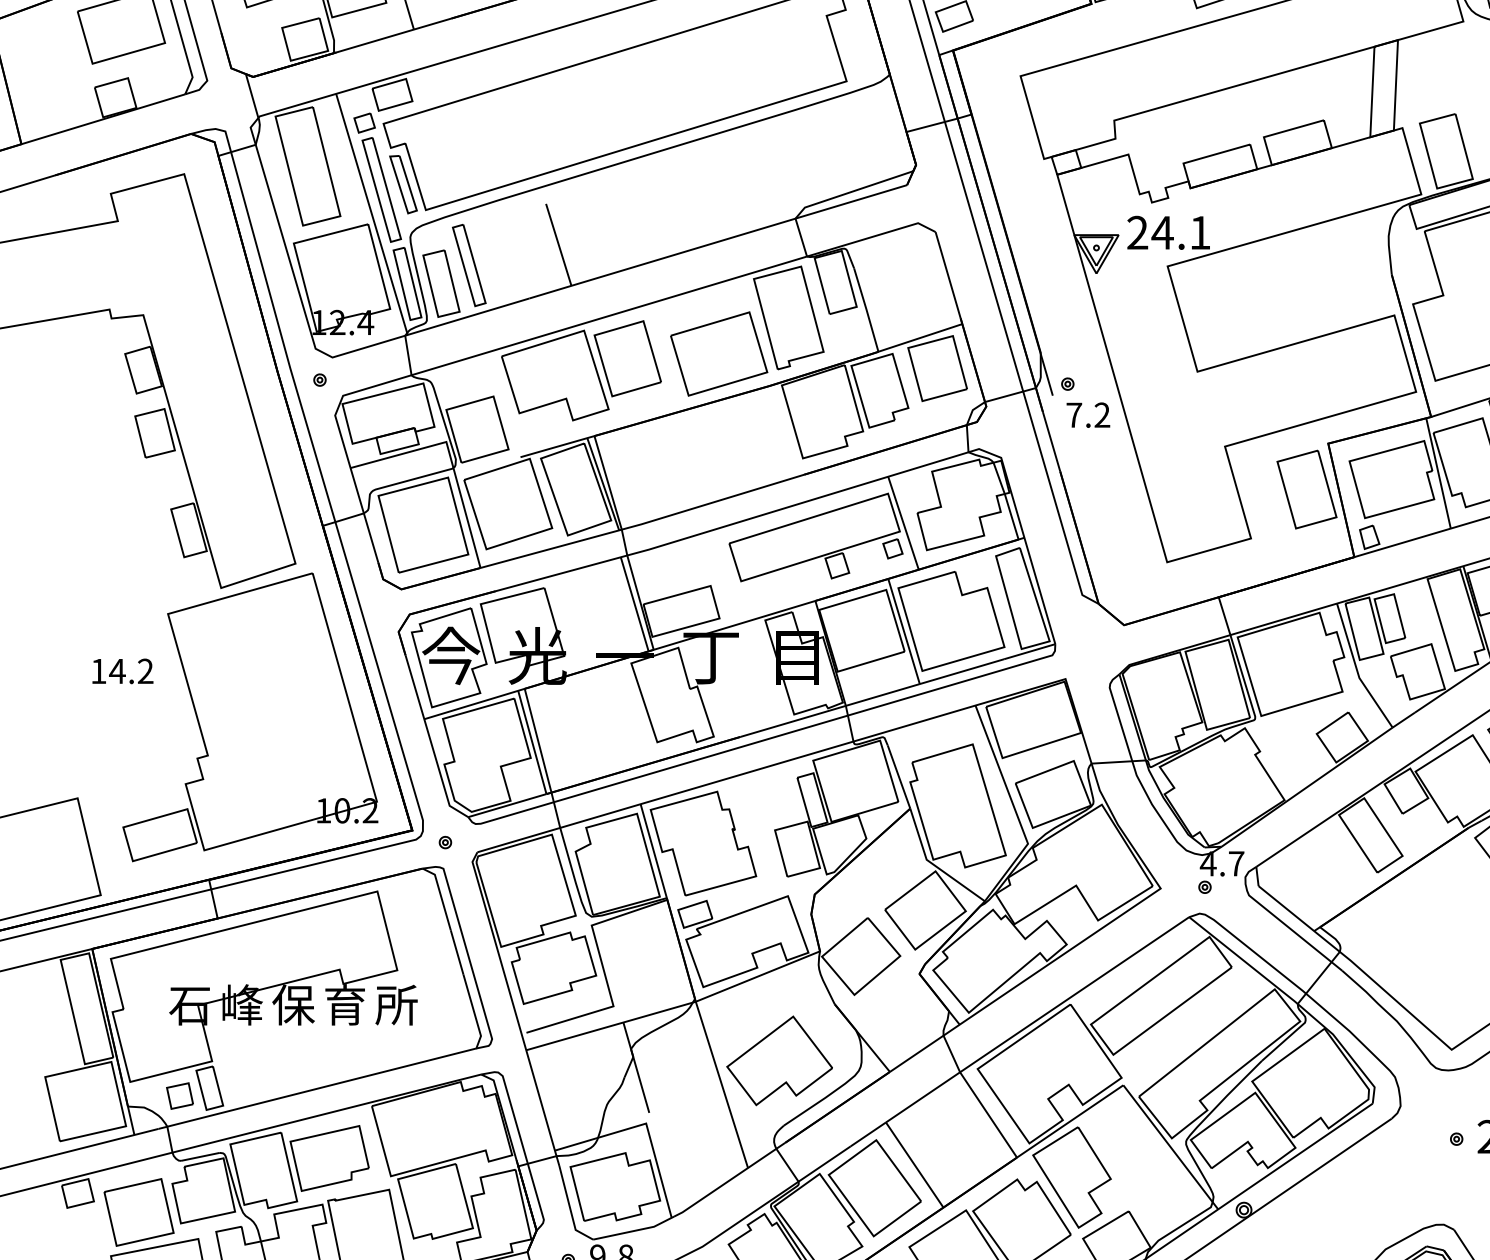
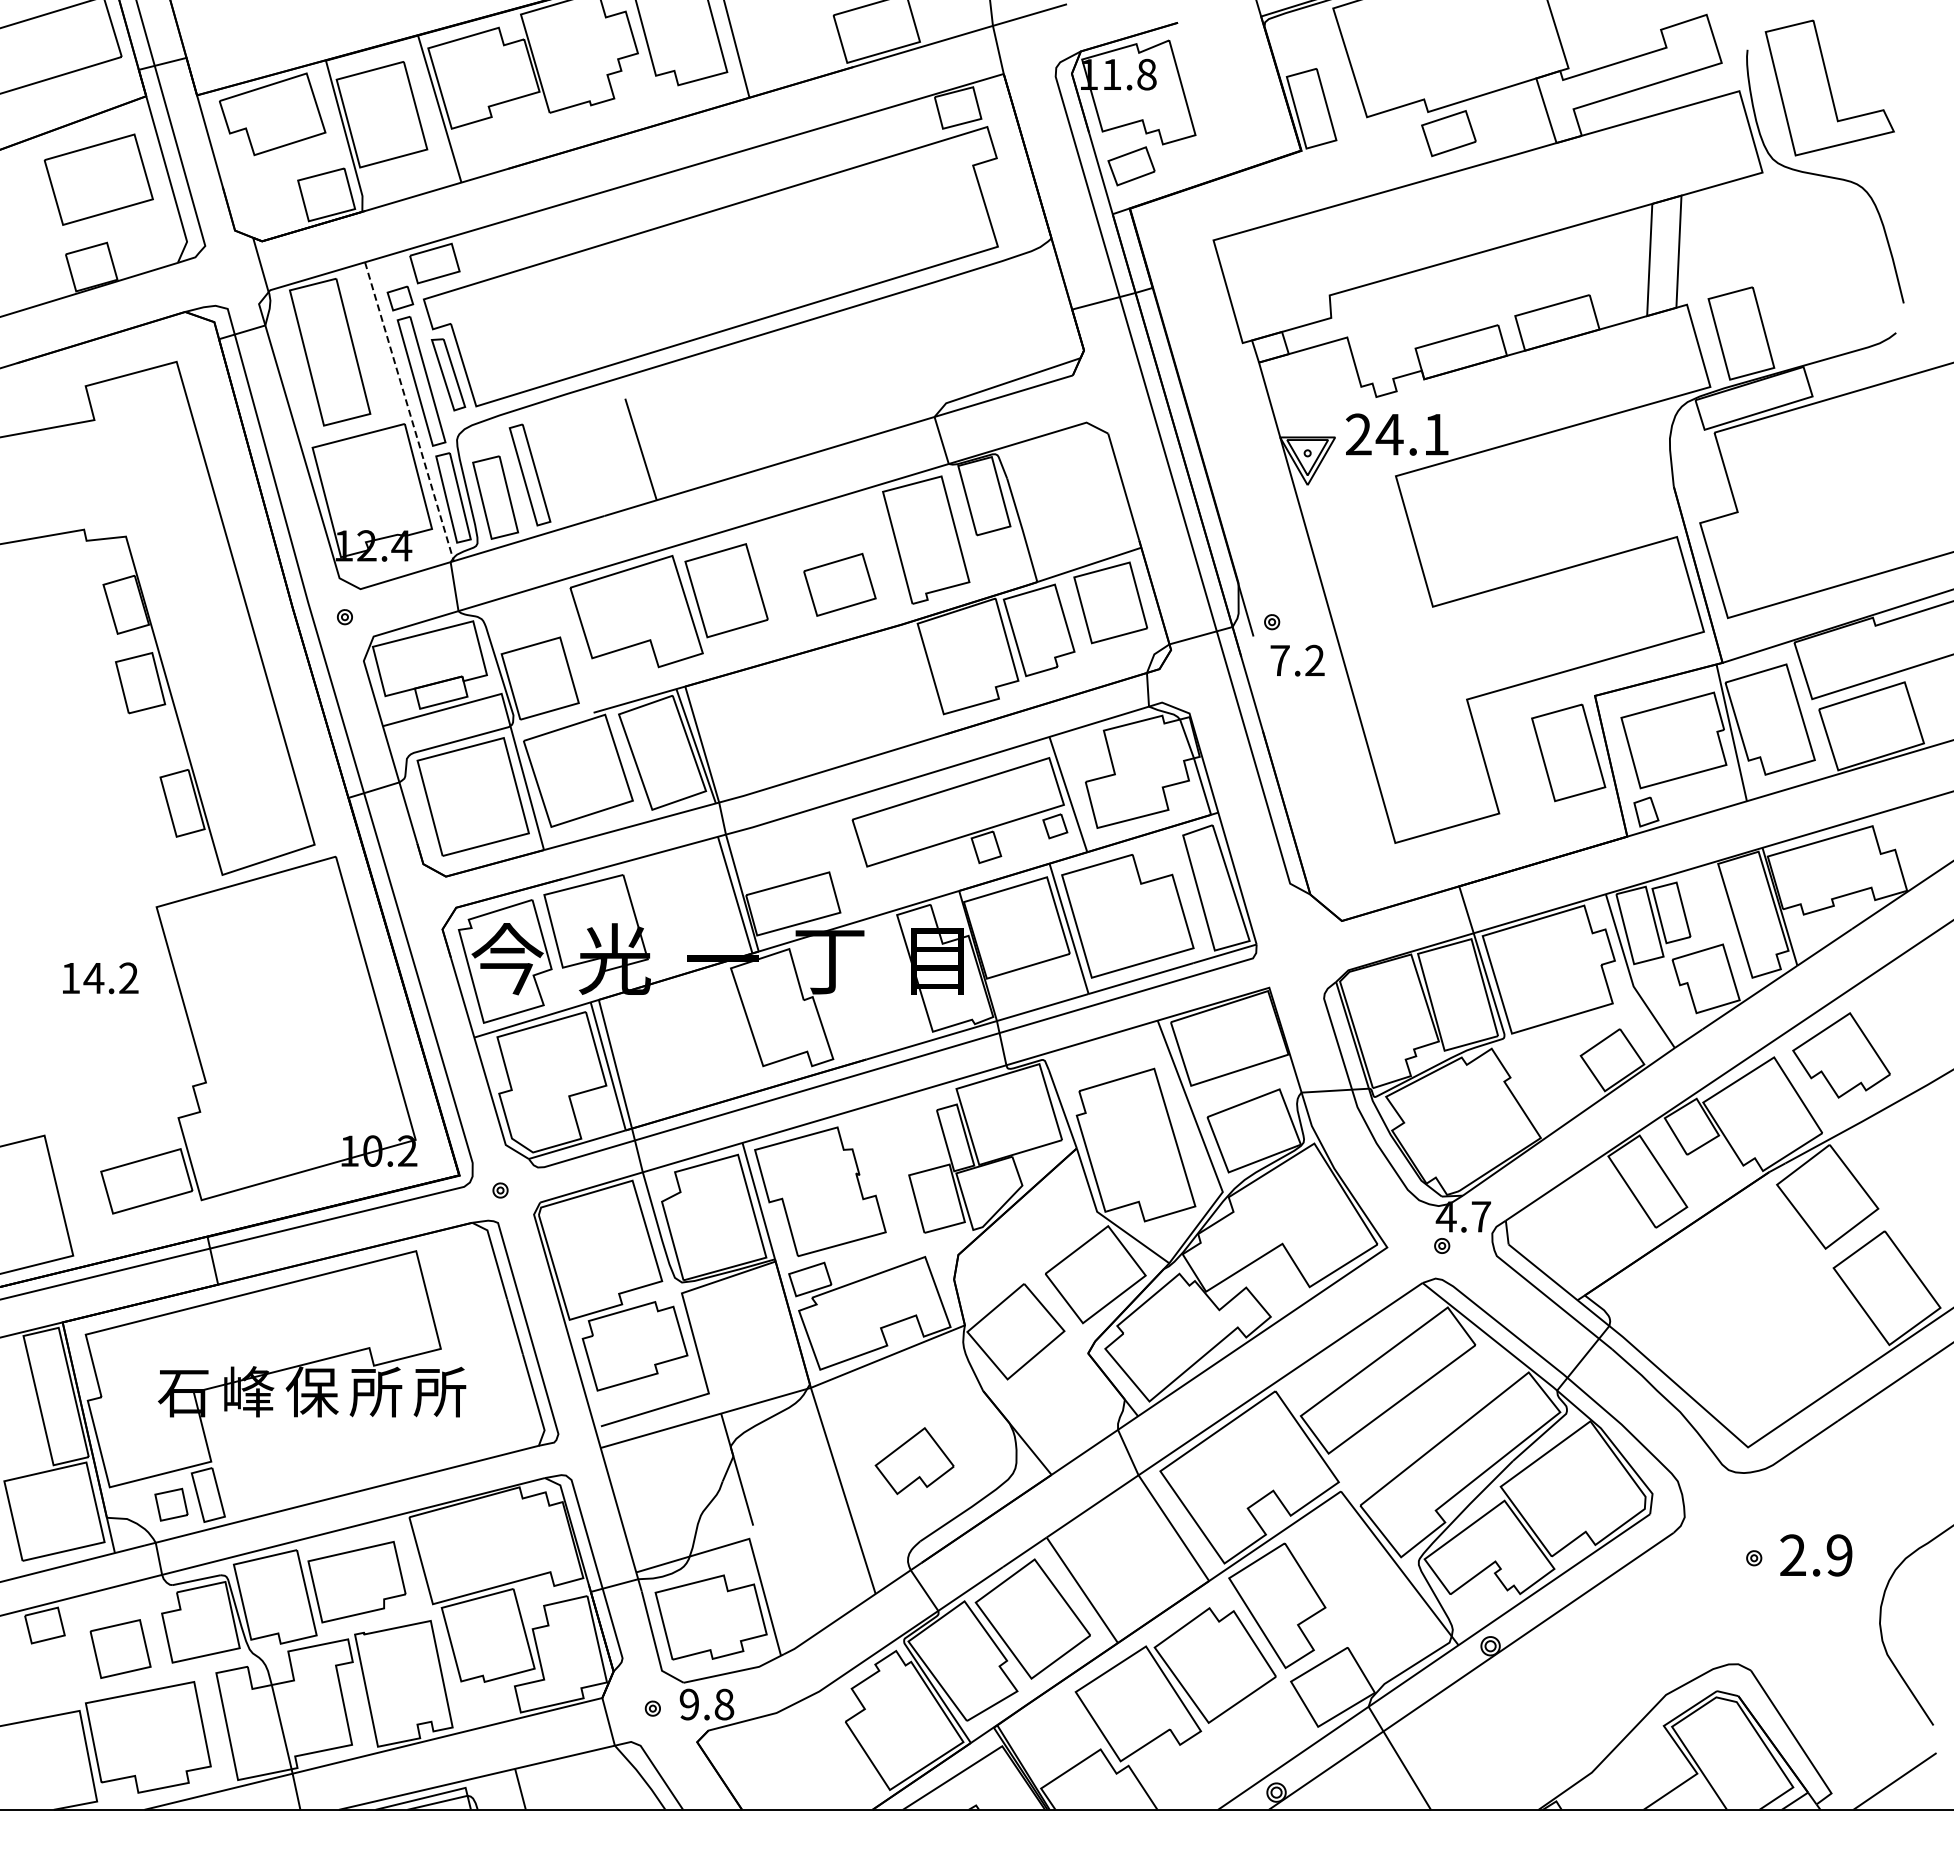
line: (372, 215) -> (409, 412), solid -> dashed
part: (718, 353) -> (839, 584), size x0.6
text: (344, 1004) -> (375, 1391), 育 -> 所
part: (779, 1060) -> (914, 1460), size x0.6
part: (138, 1211) -> (120, 1648), size x0.7

